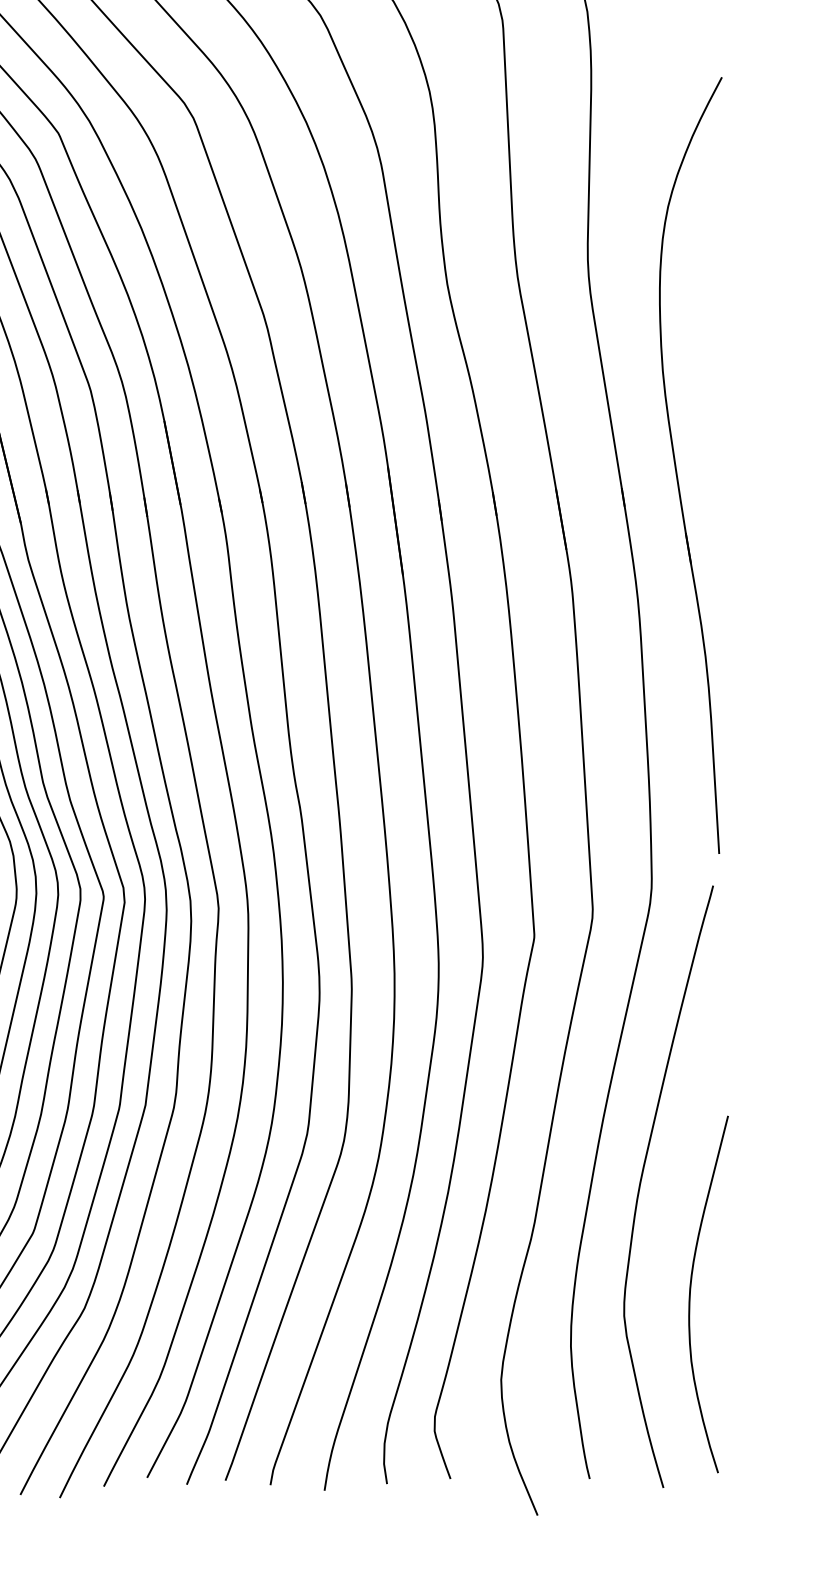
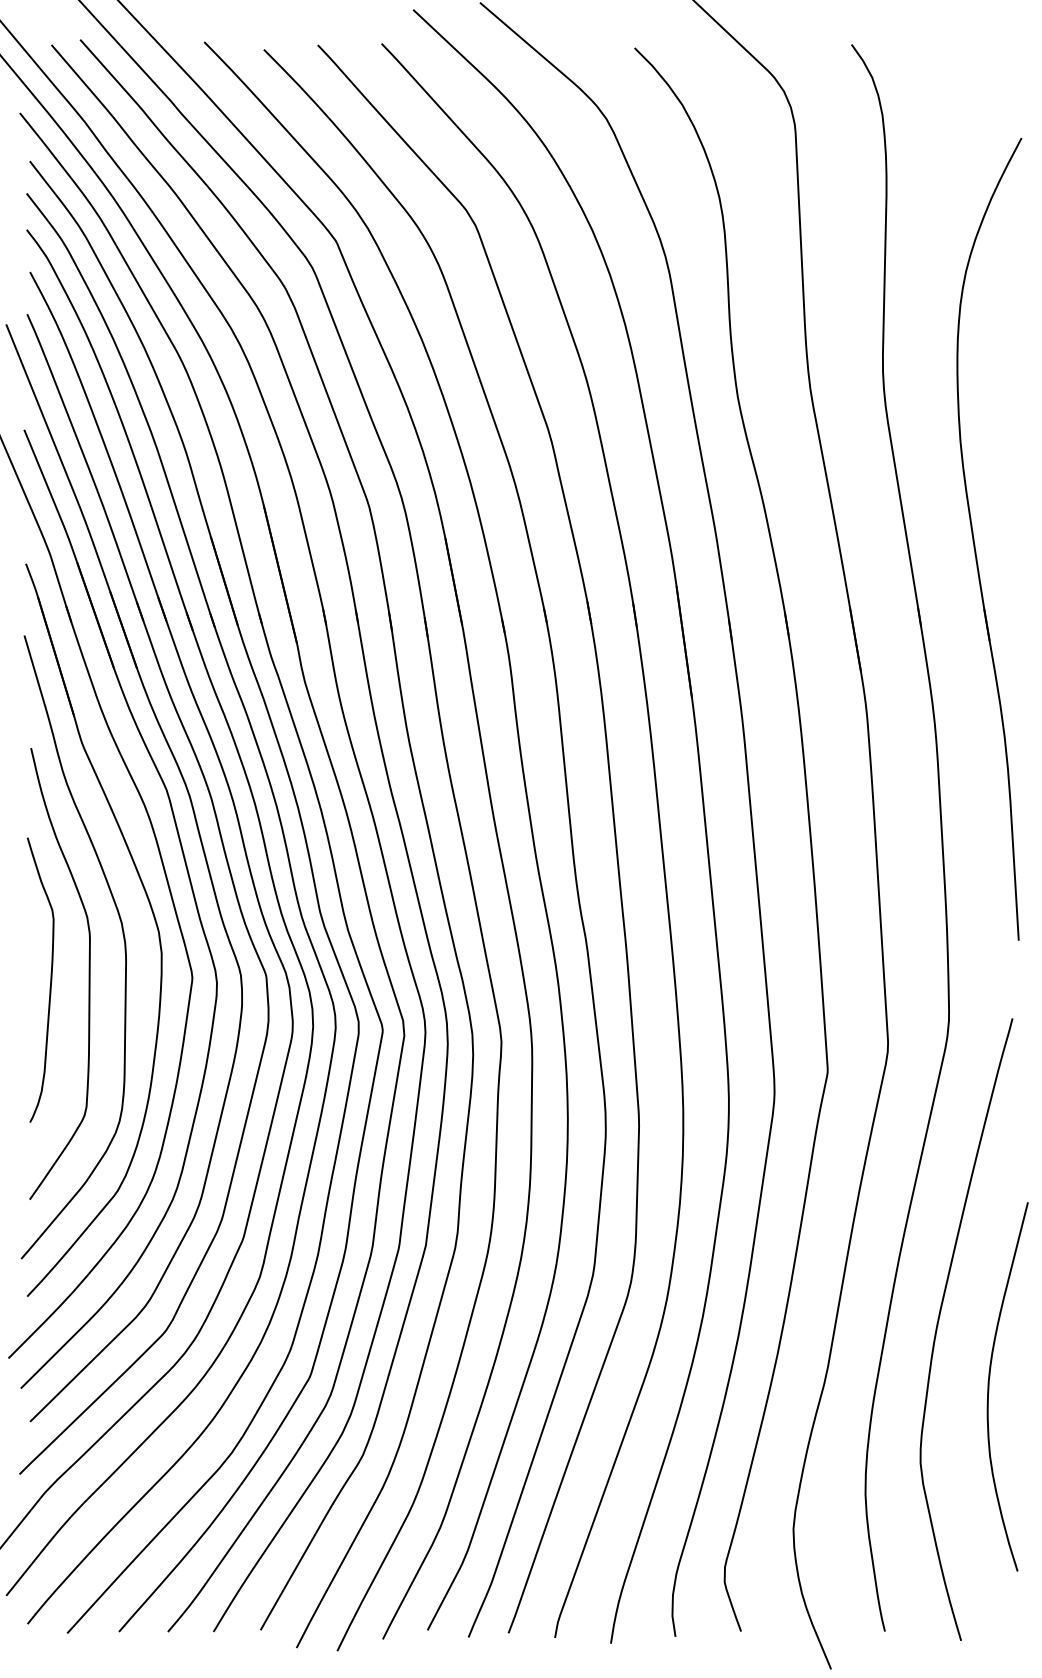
part: (677, 470) -> (975, 544), moved
curve: (690, 1294) -> (989, 1386), moved

